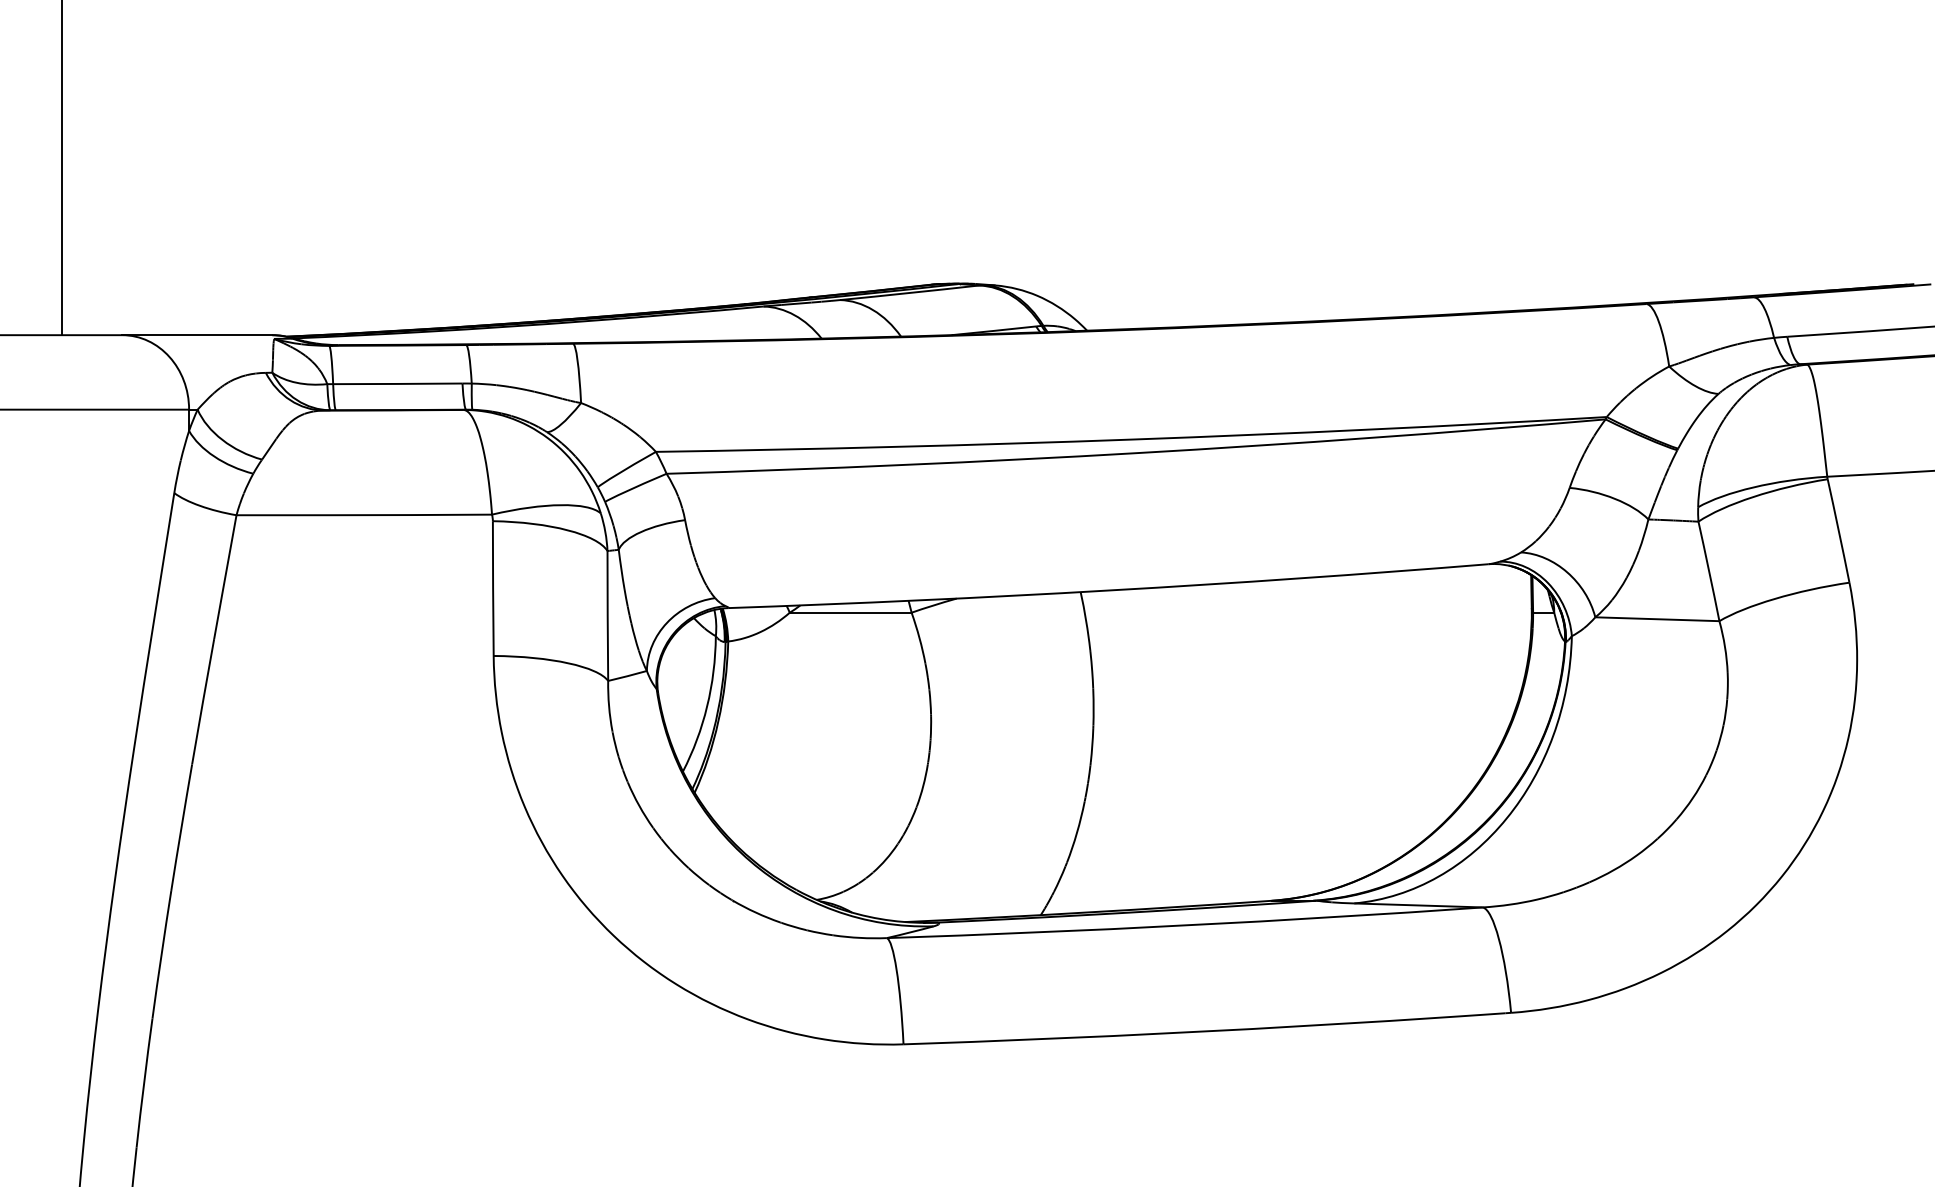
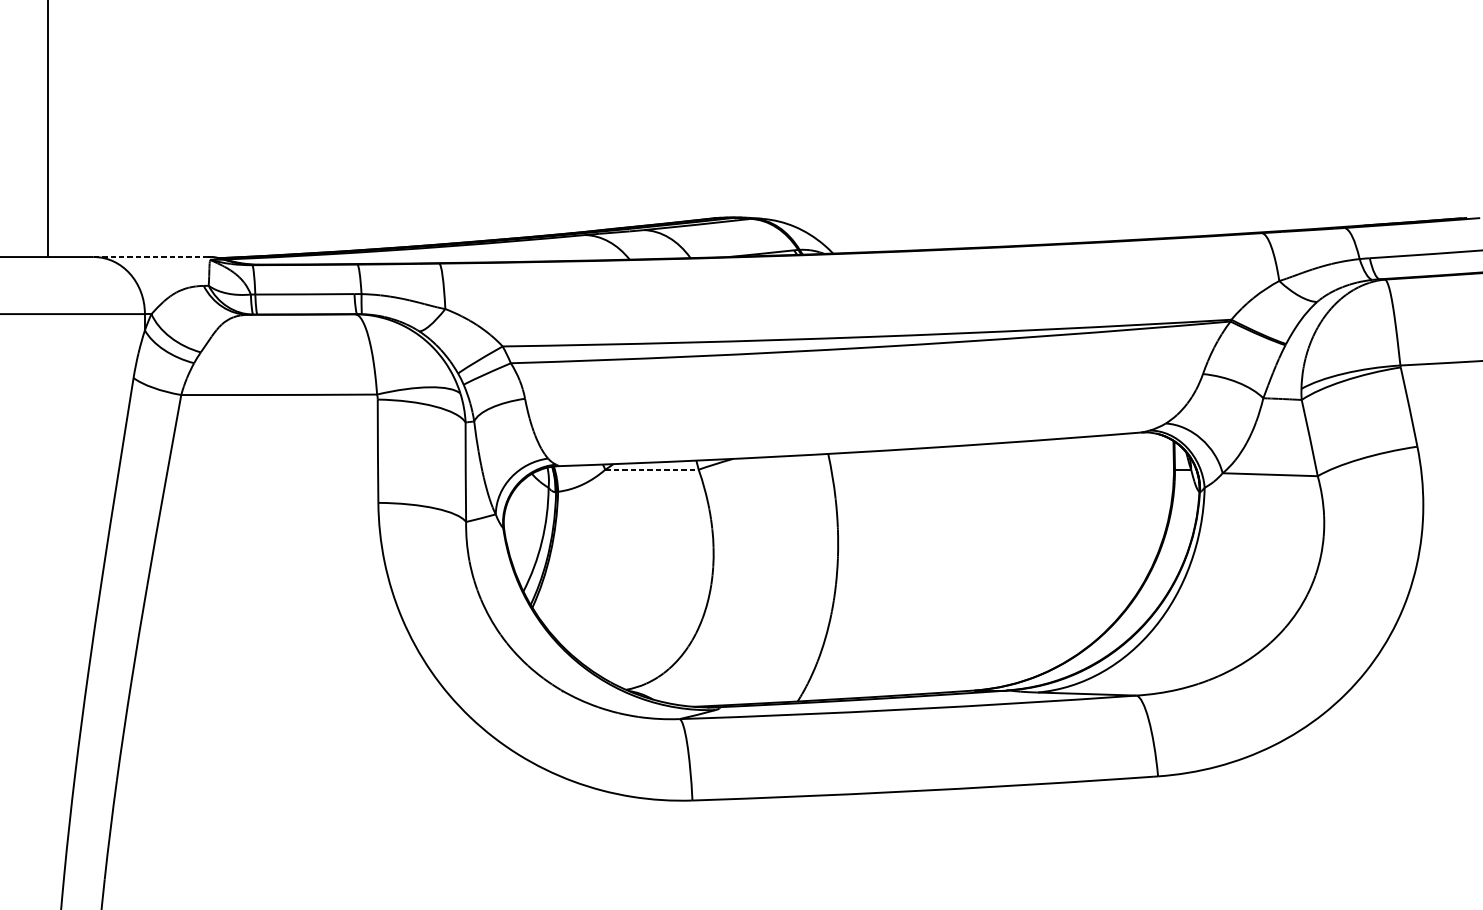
line: (197, 335) -> (151, 257), solid -> dashed
line: (850, 612) -> (651, 469), solid -> dashed

